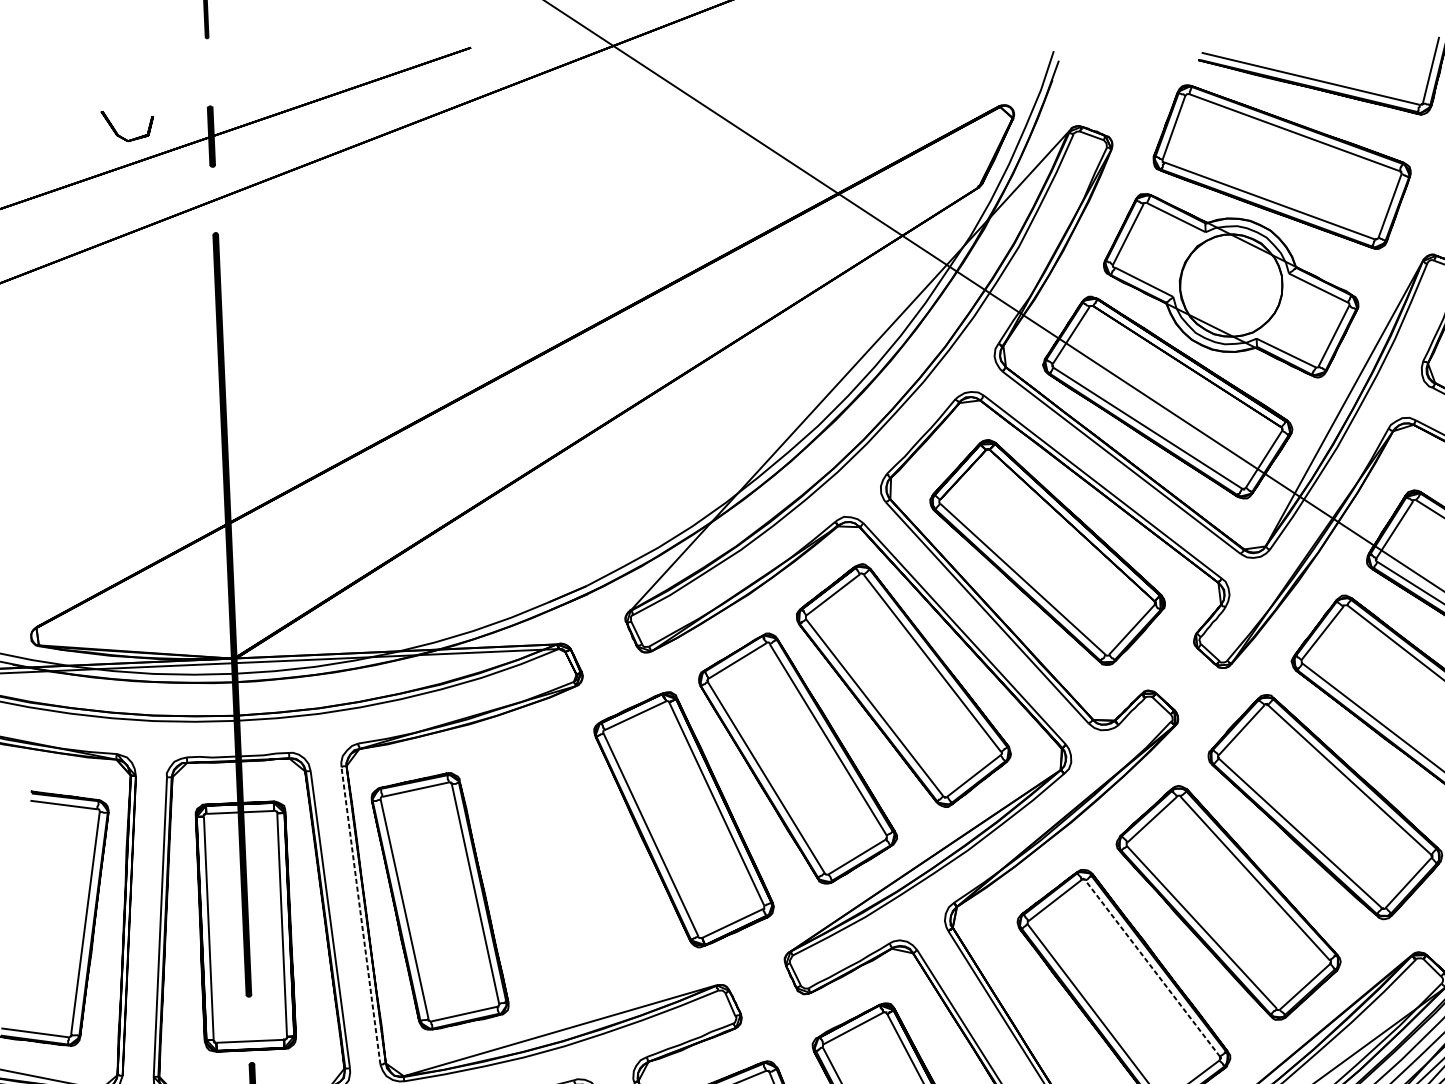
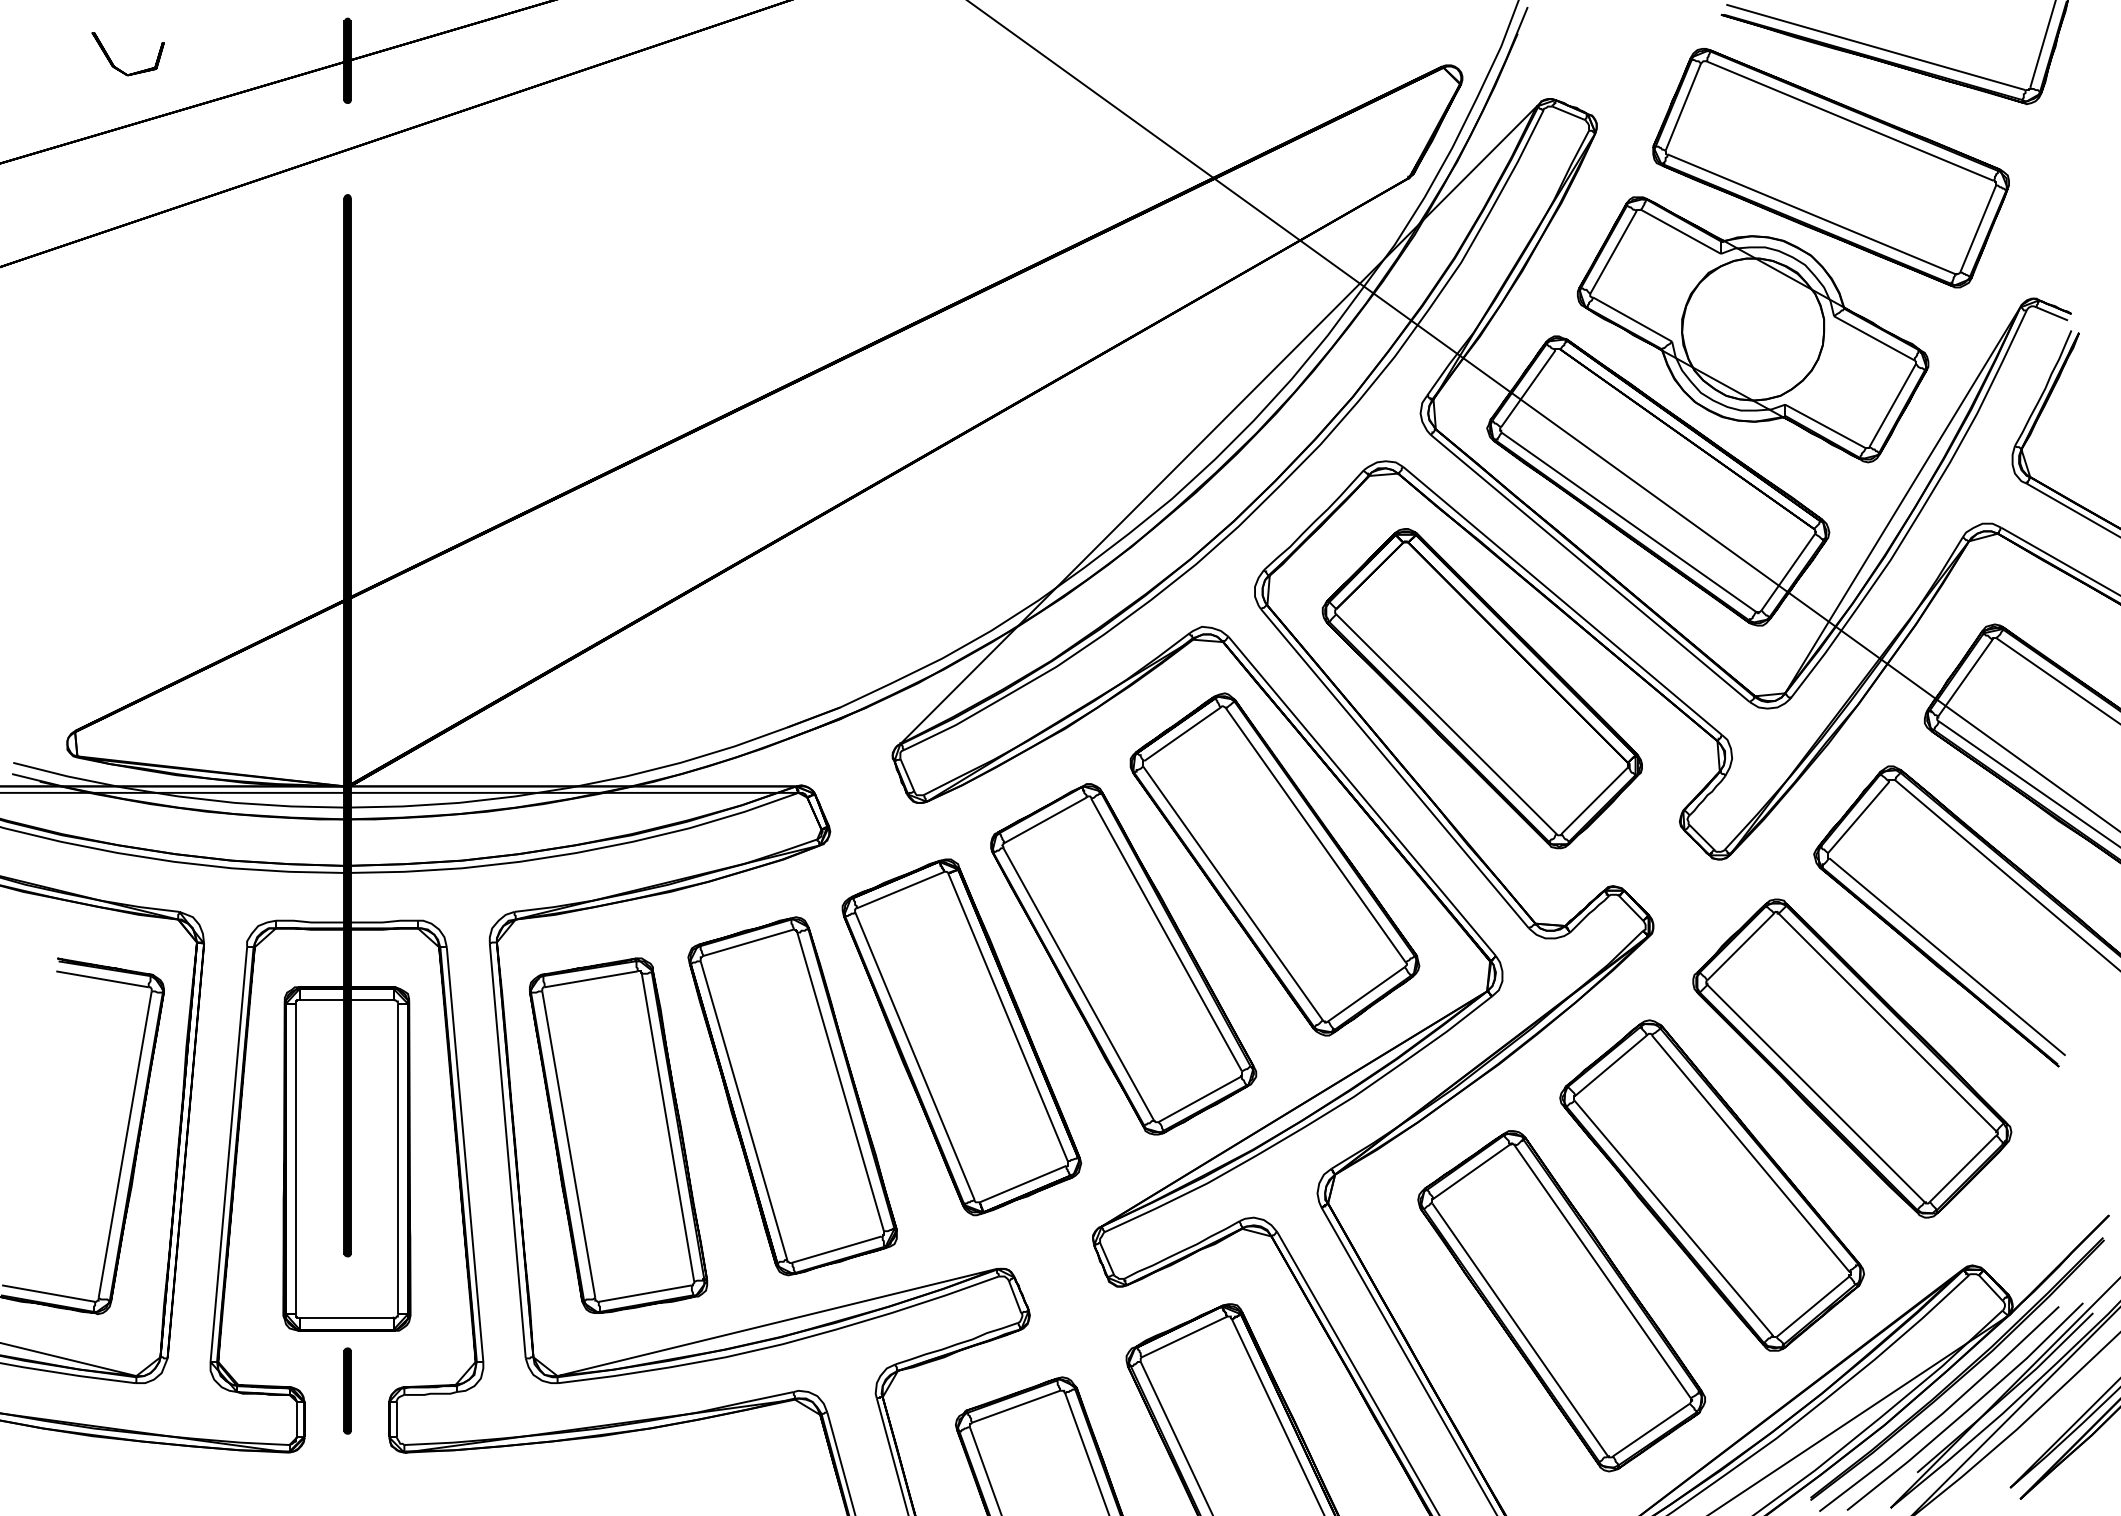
part: (121, 136) -> (119, 68), moved
part: (564, 867) -> (792, 1096), added
line: (360, 915) -> (507, 1150), dashed -> solid
line: (1152, 968) -> (1602, 1271), dashed -> solid

